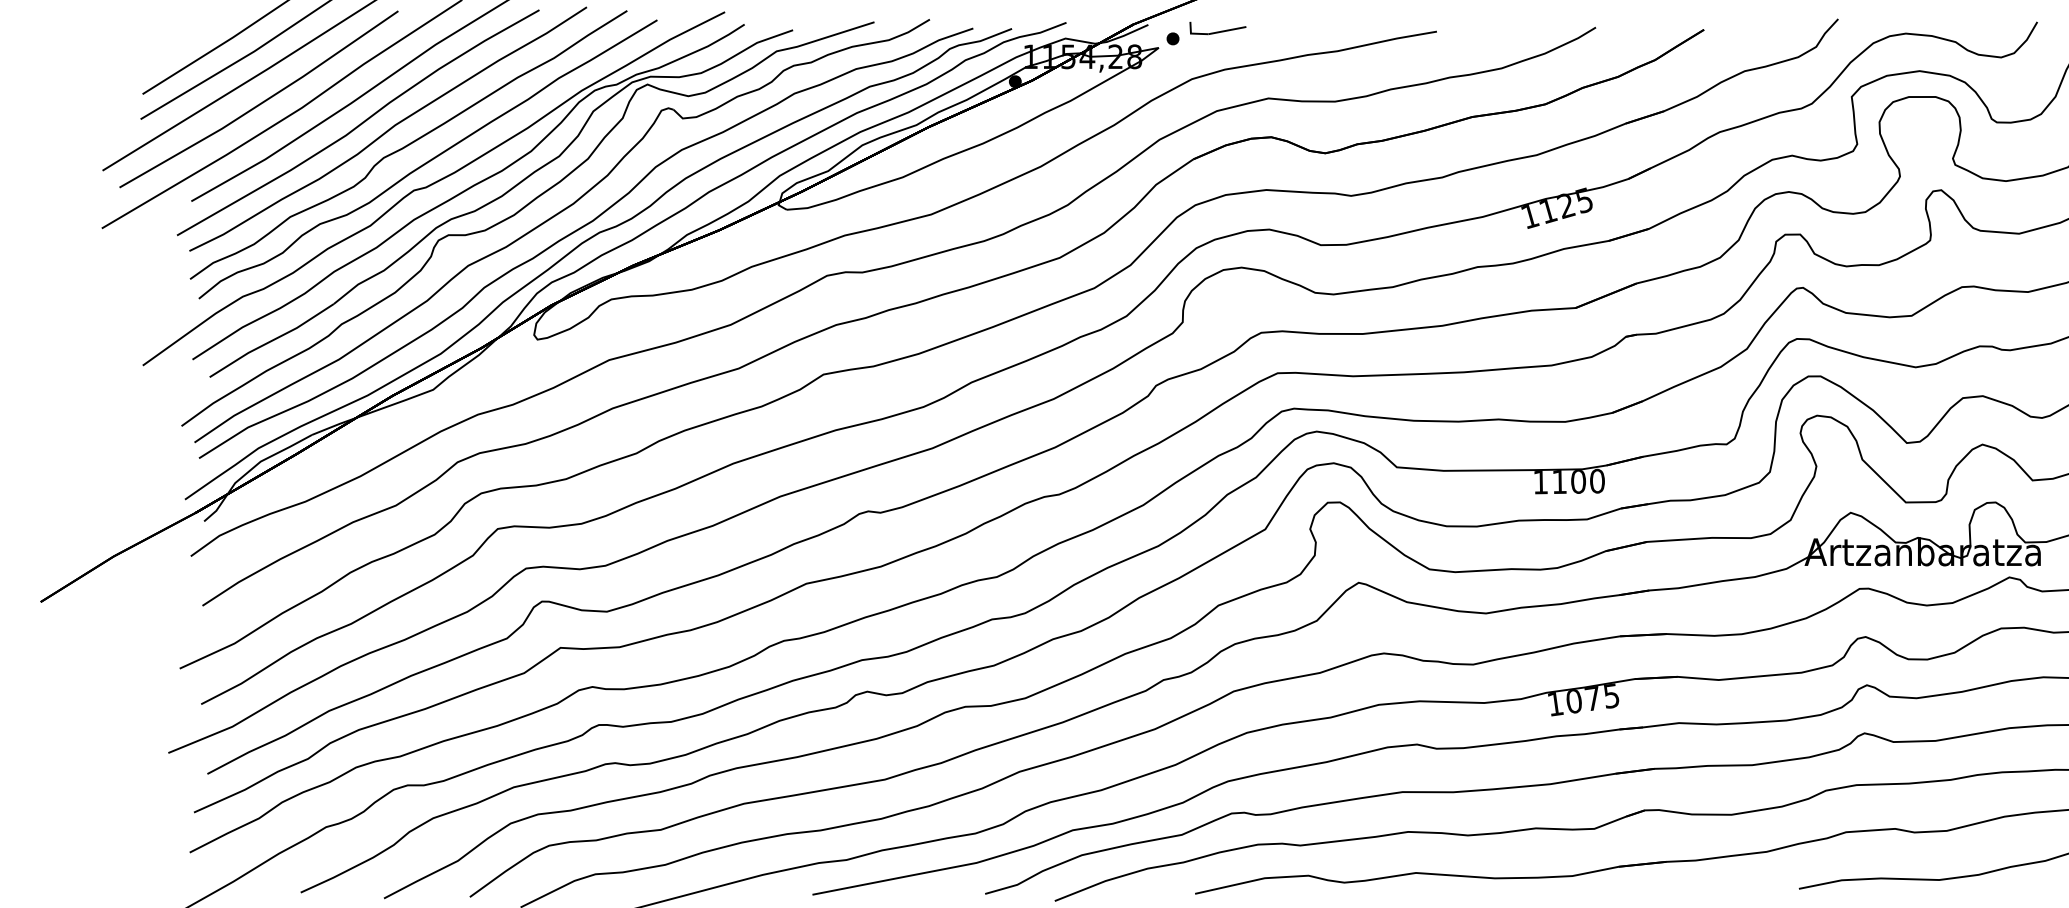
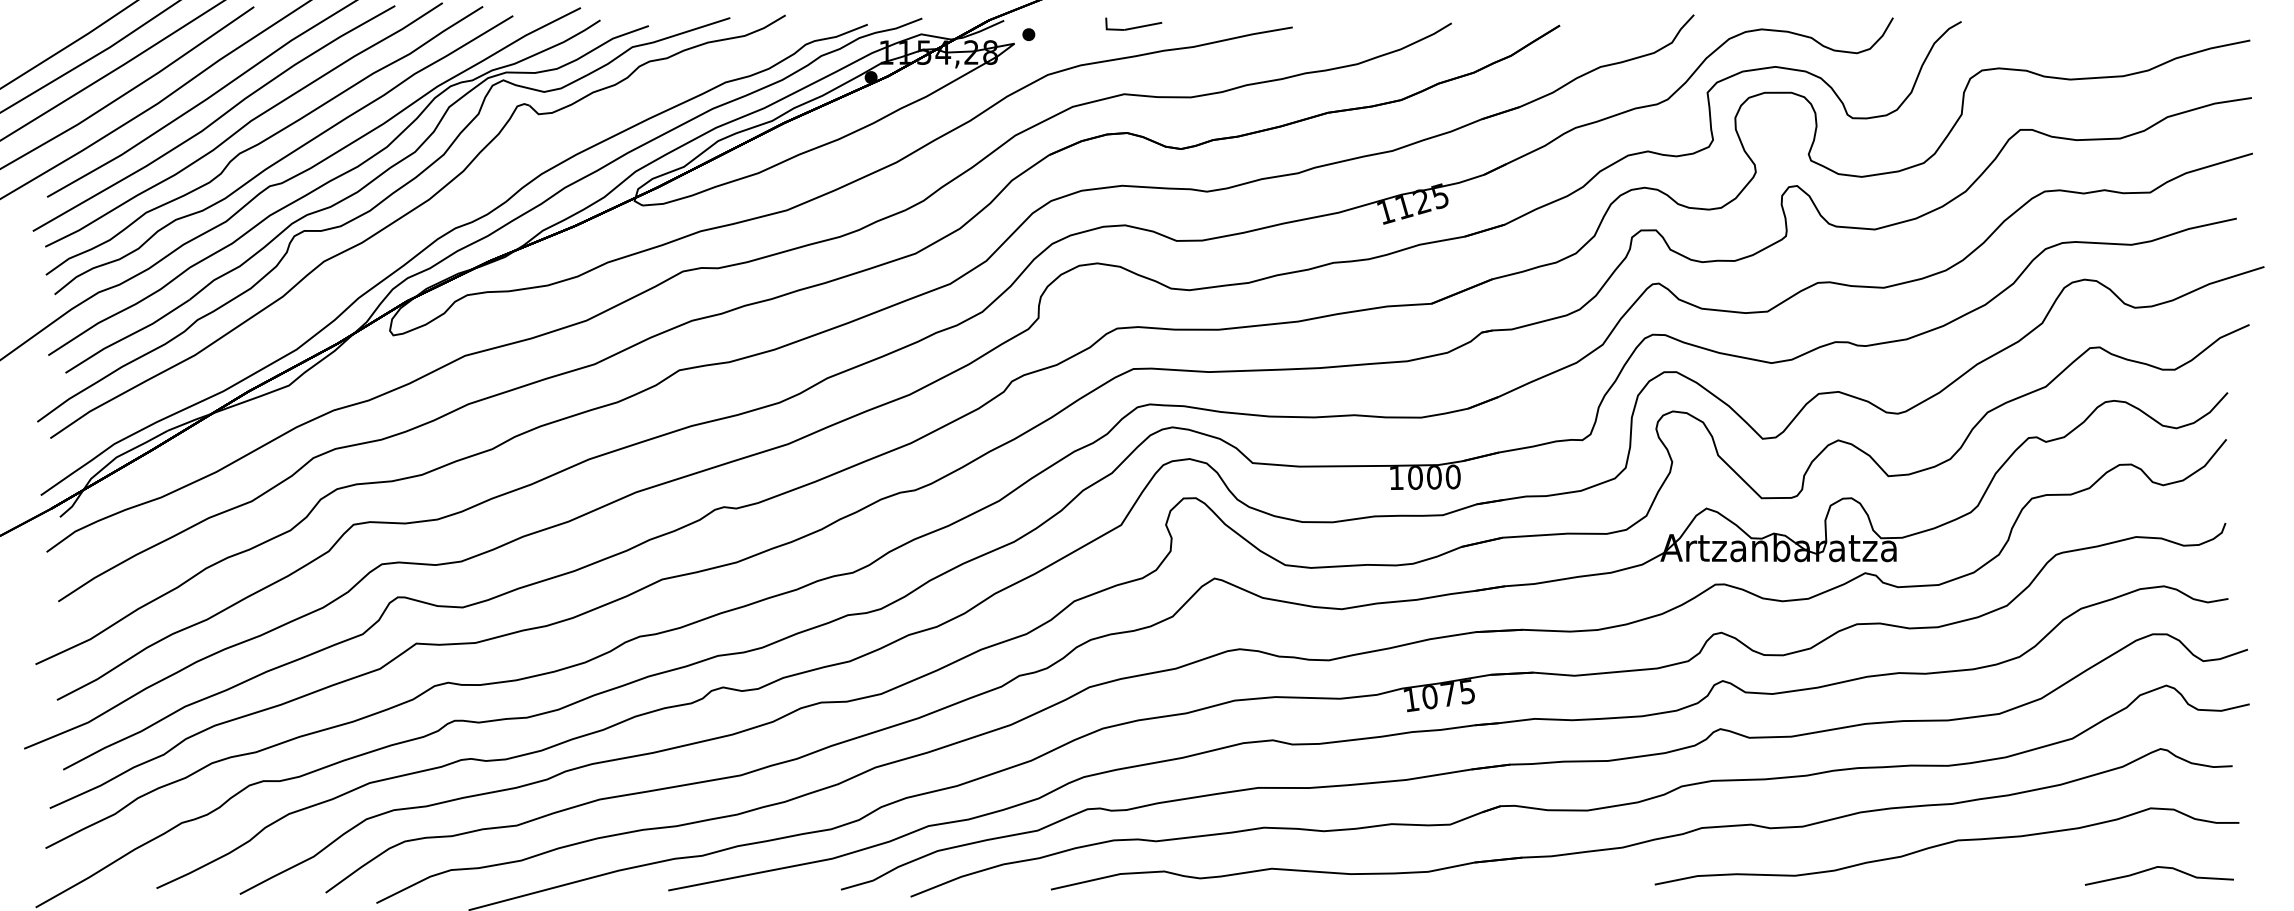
part: (1217, 27) -> (1133, 23), moved
curve: (578, 230) -> (434, 226), removed
text: (1559, 481) -> (1415, 477), 1100 -> 1000

